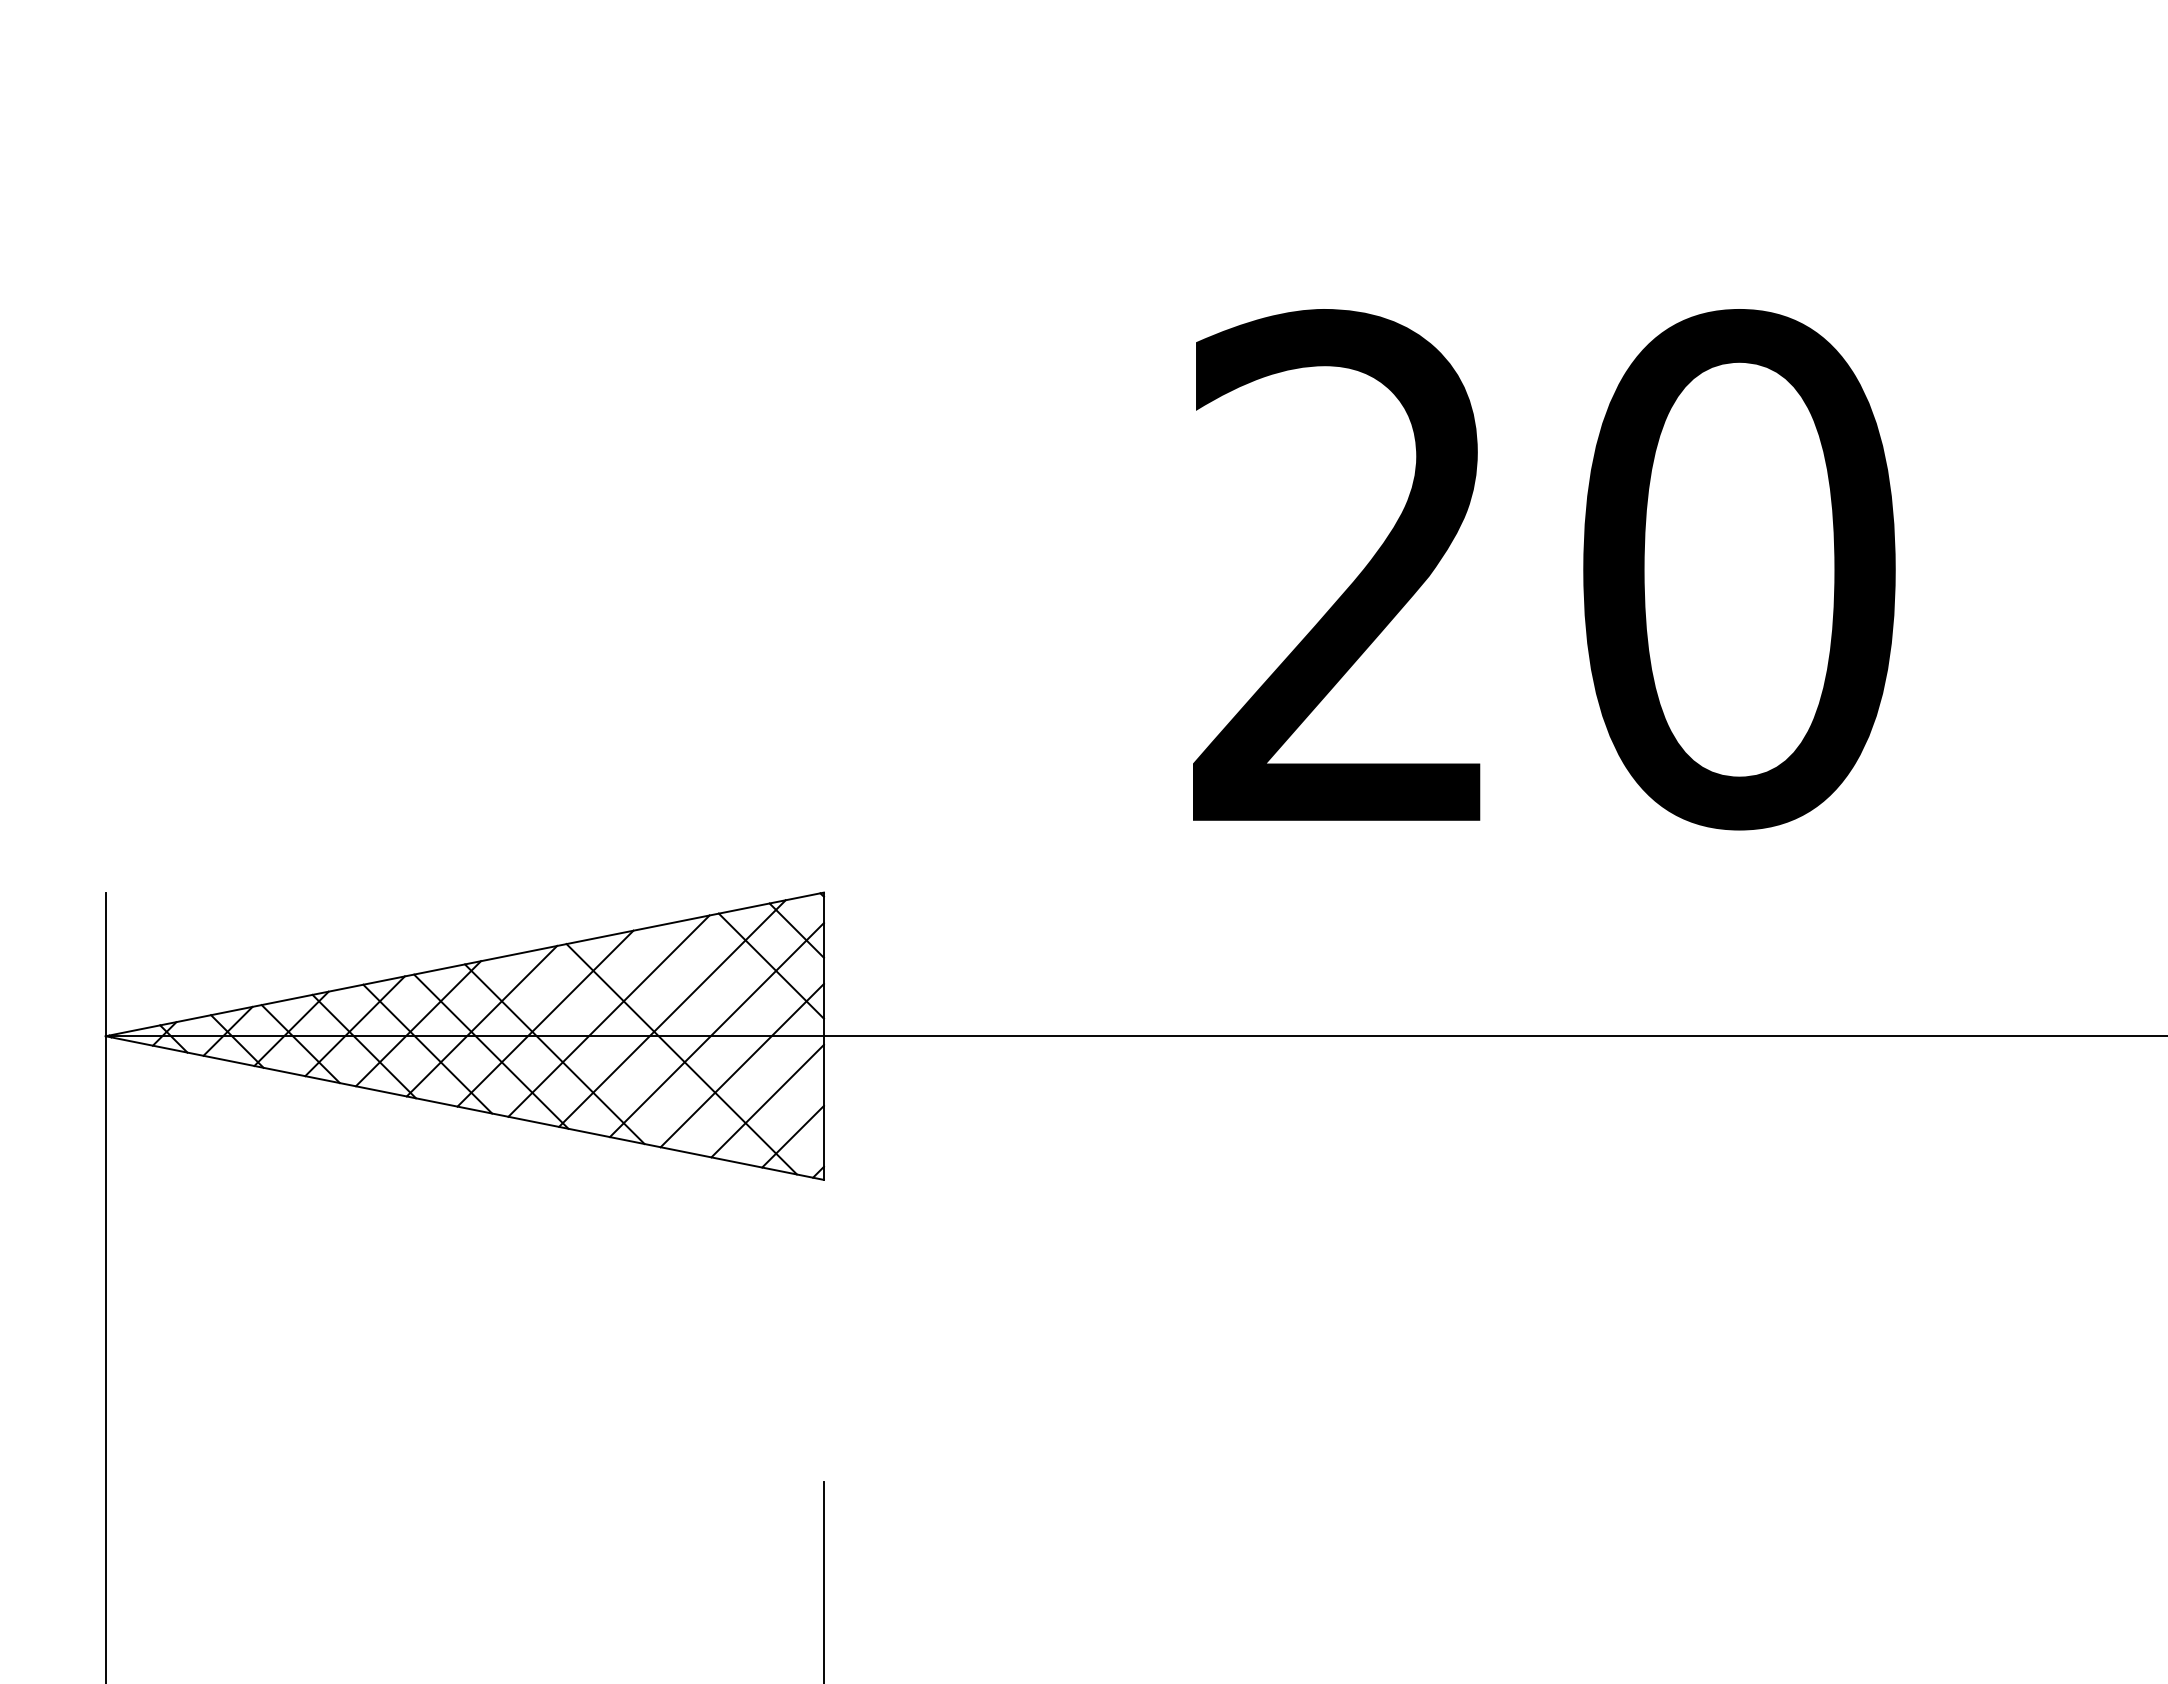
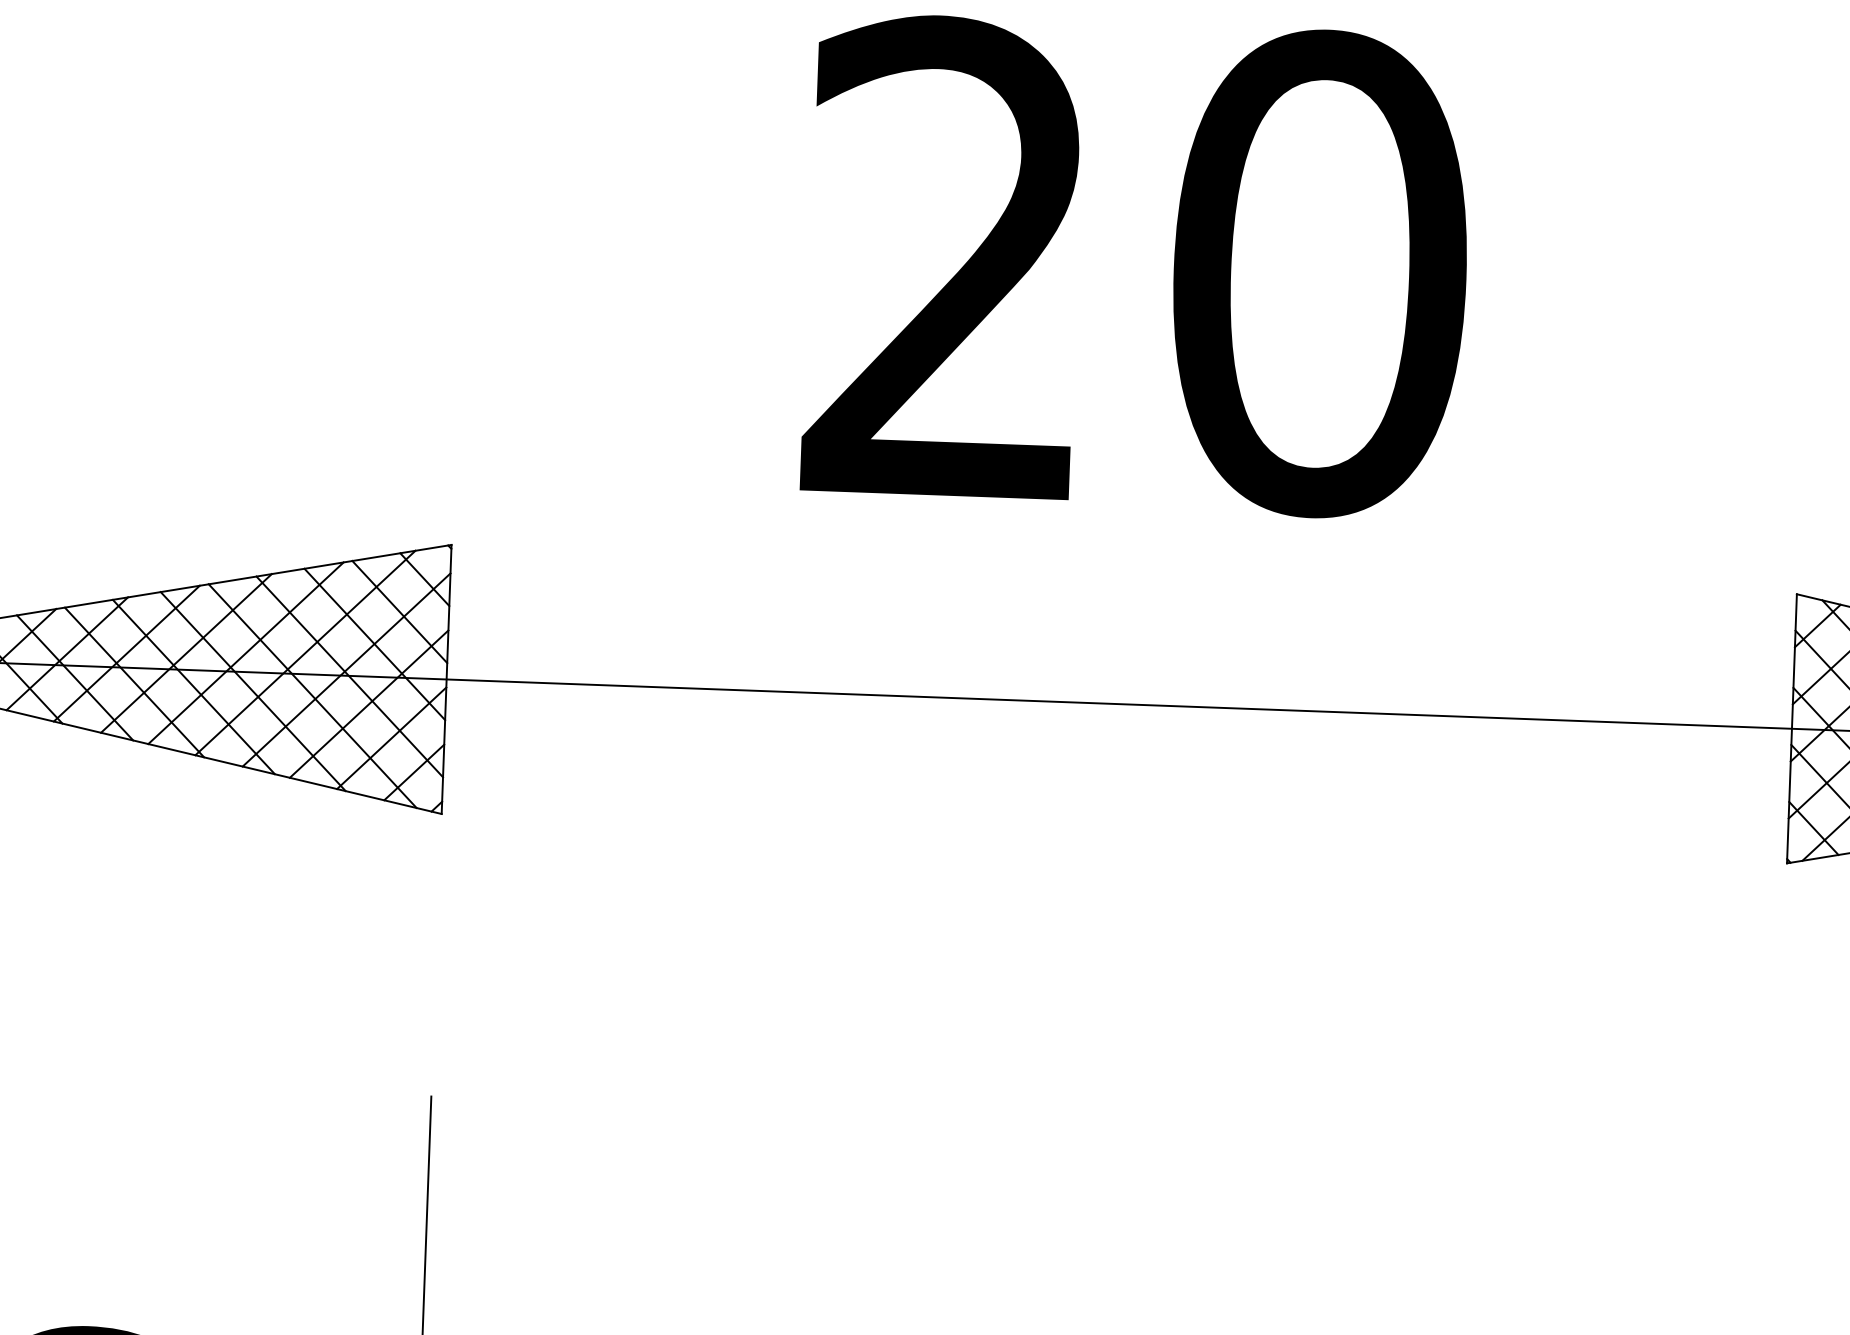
line: (745, 1001) -> (374, 644), added
line: (720, 1036) -> (349, 676), added
line: (617, 1056) -> (252, 691), added

